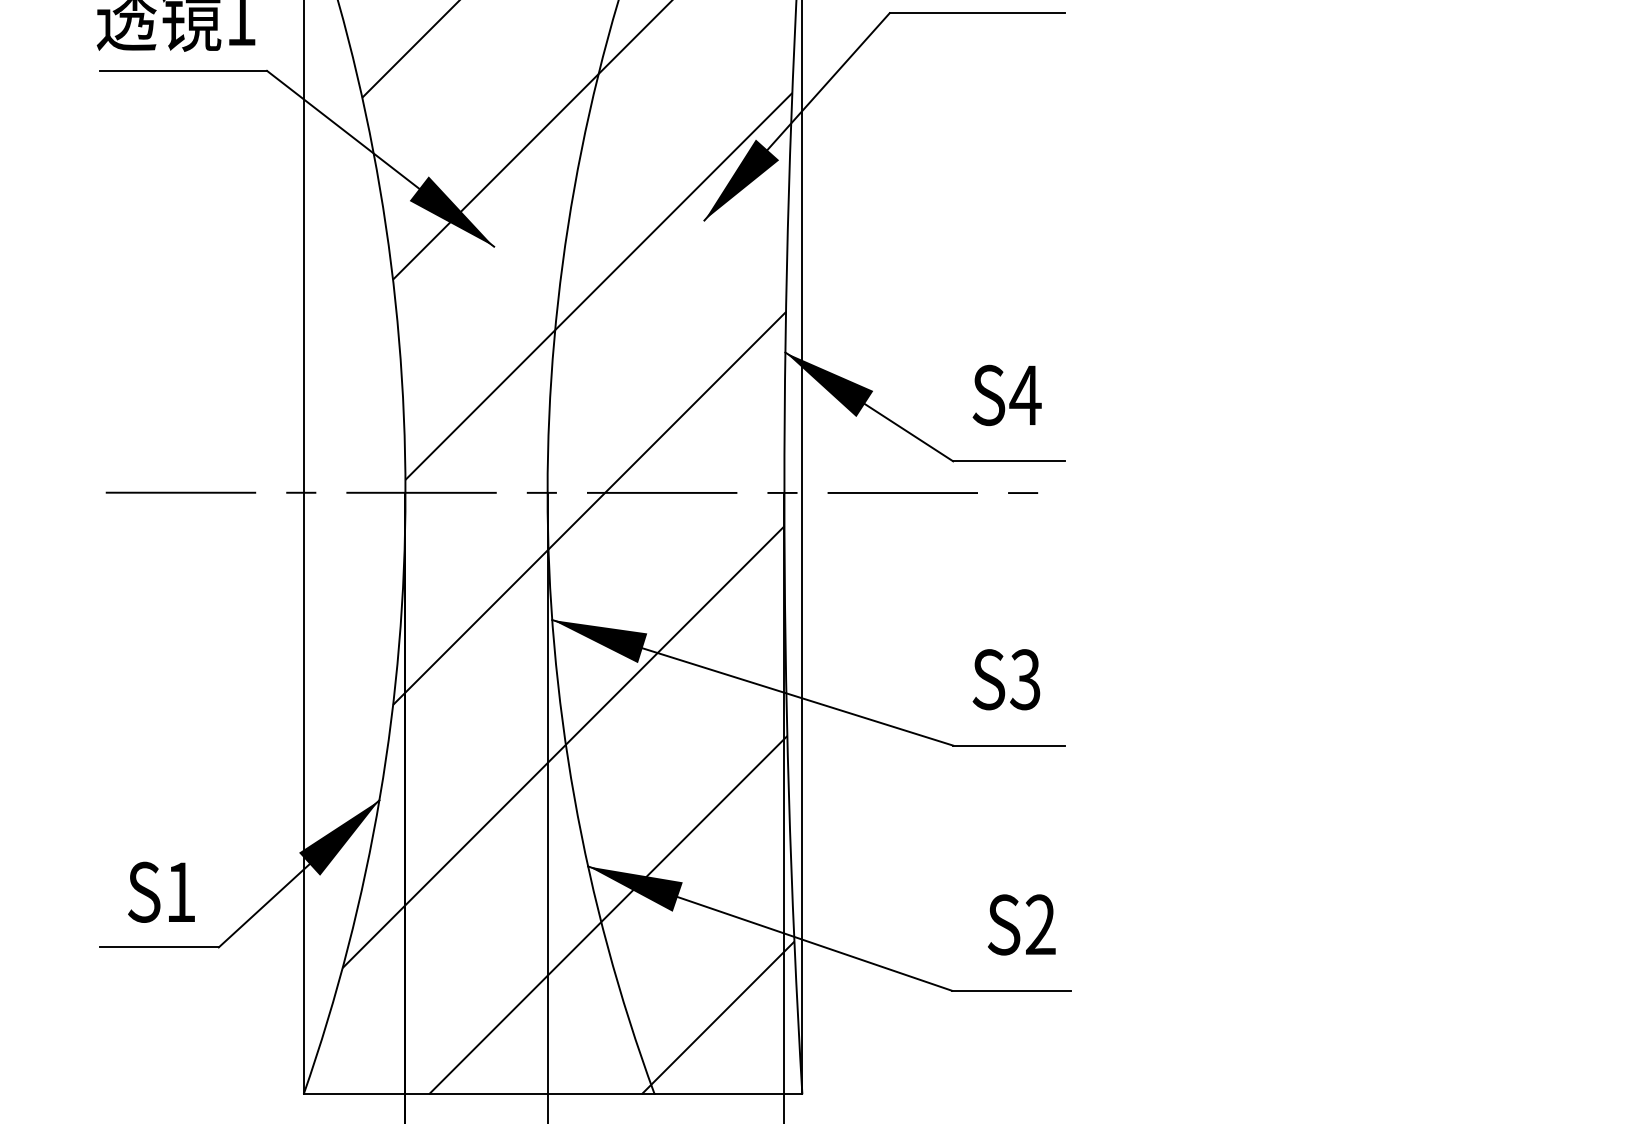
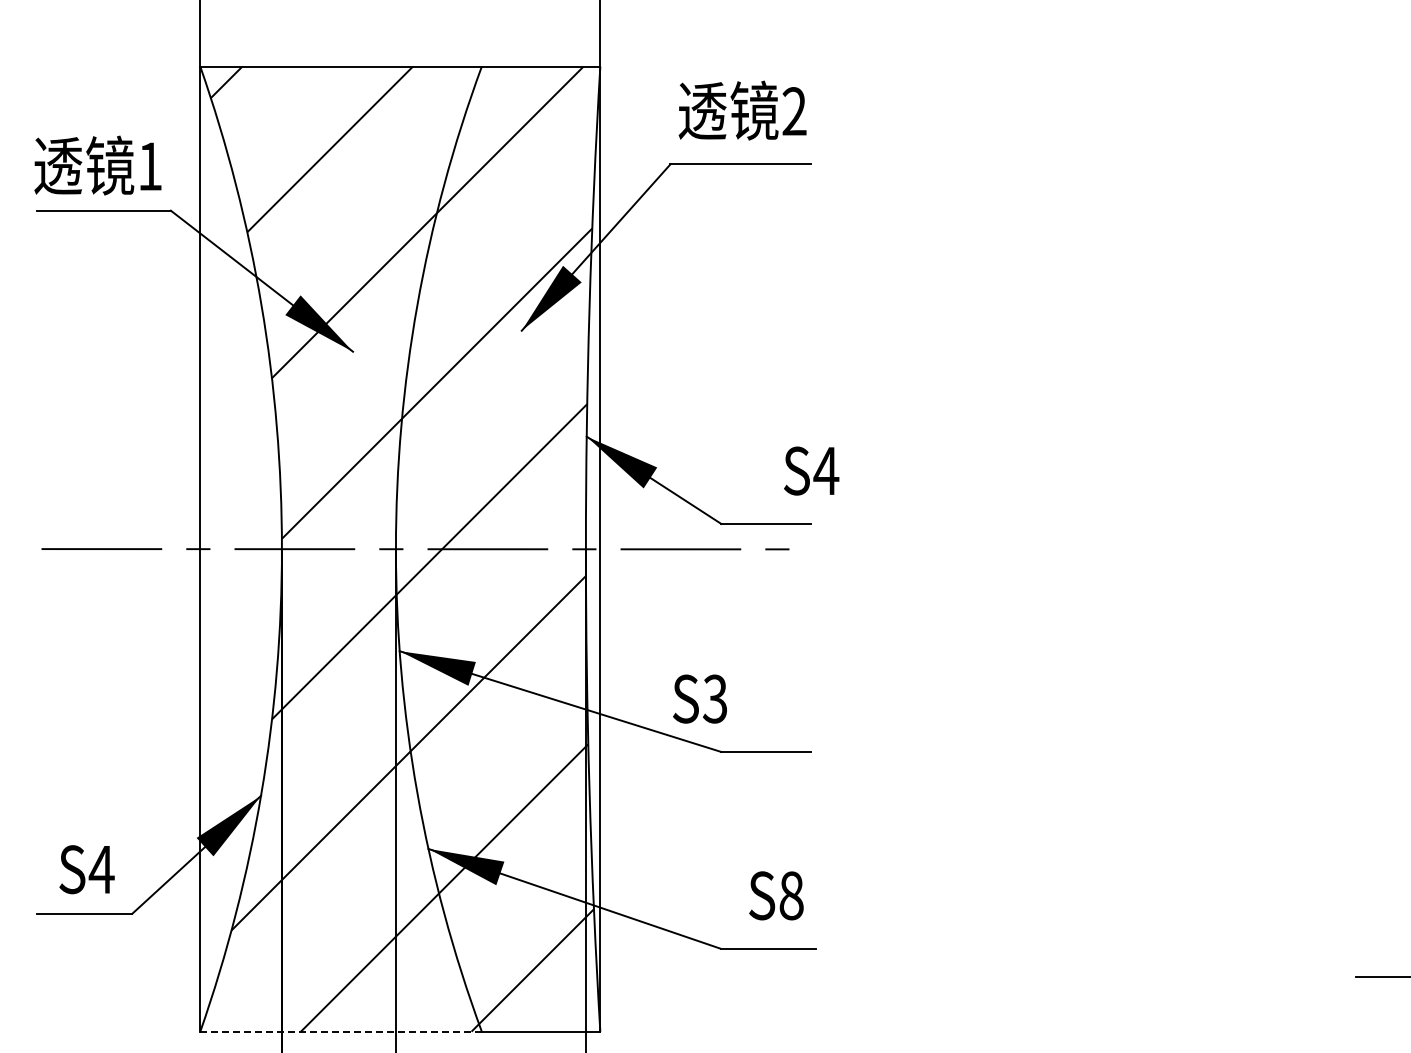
text: (1007, 394) -> (811, 470), moved
text: (1005, 678) -> (699, 698), moved
text: (180, 892) -> (101, 869), S1 -> S4
text: (1040, 924) -> (791, 895), S2 -> S8
line: (479, 1094) -> (341, 1031), solid -> dashed

